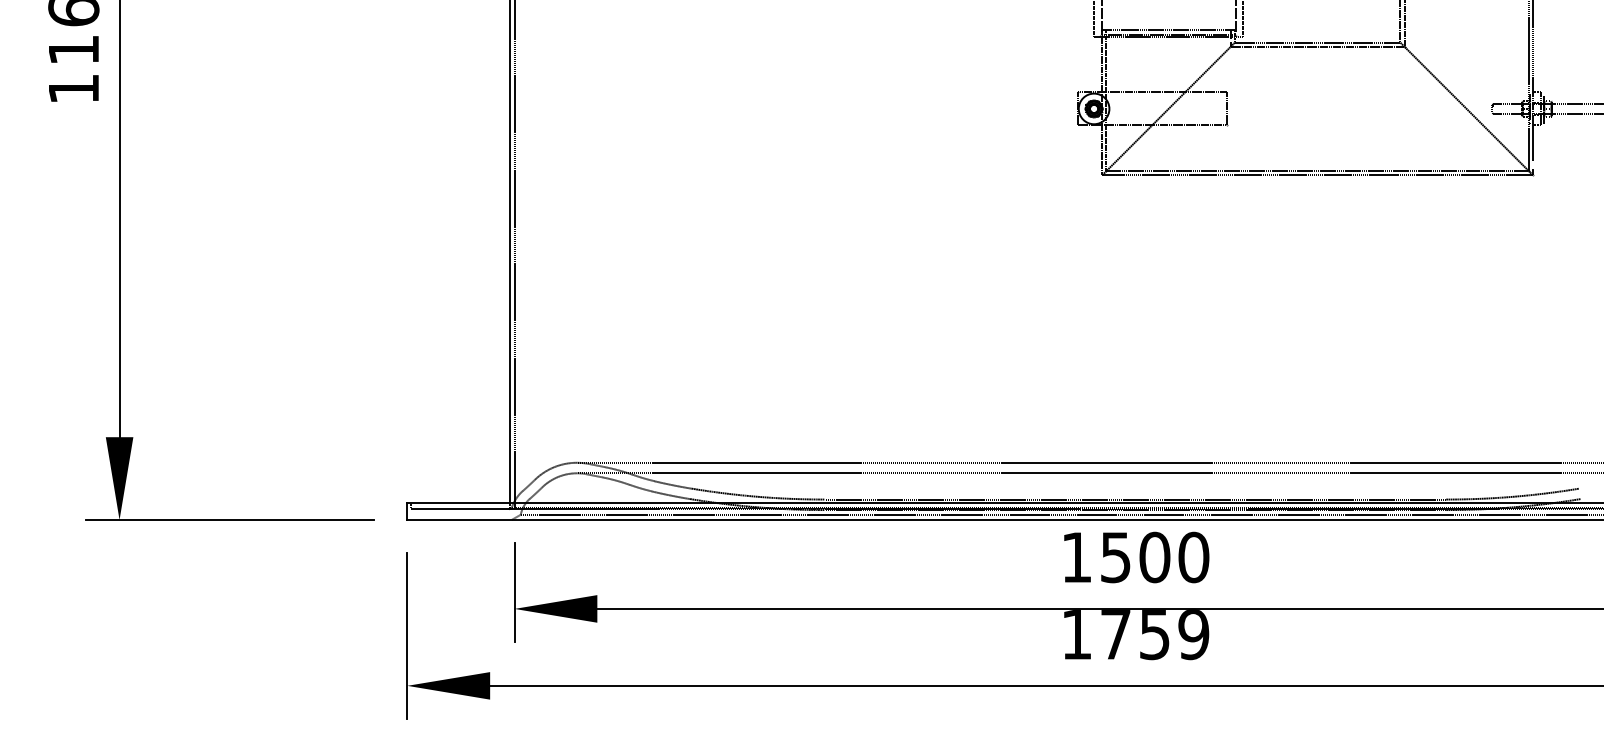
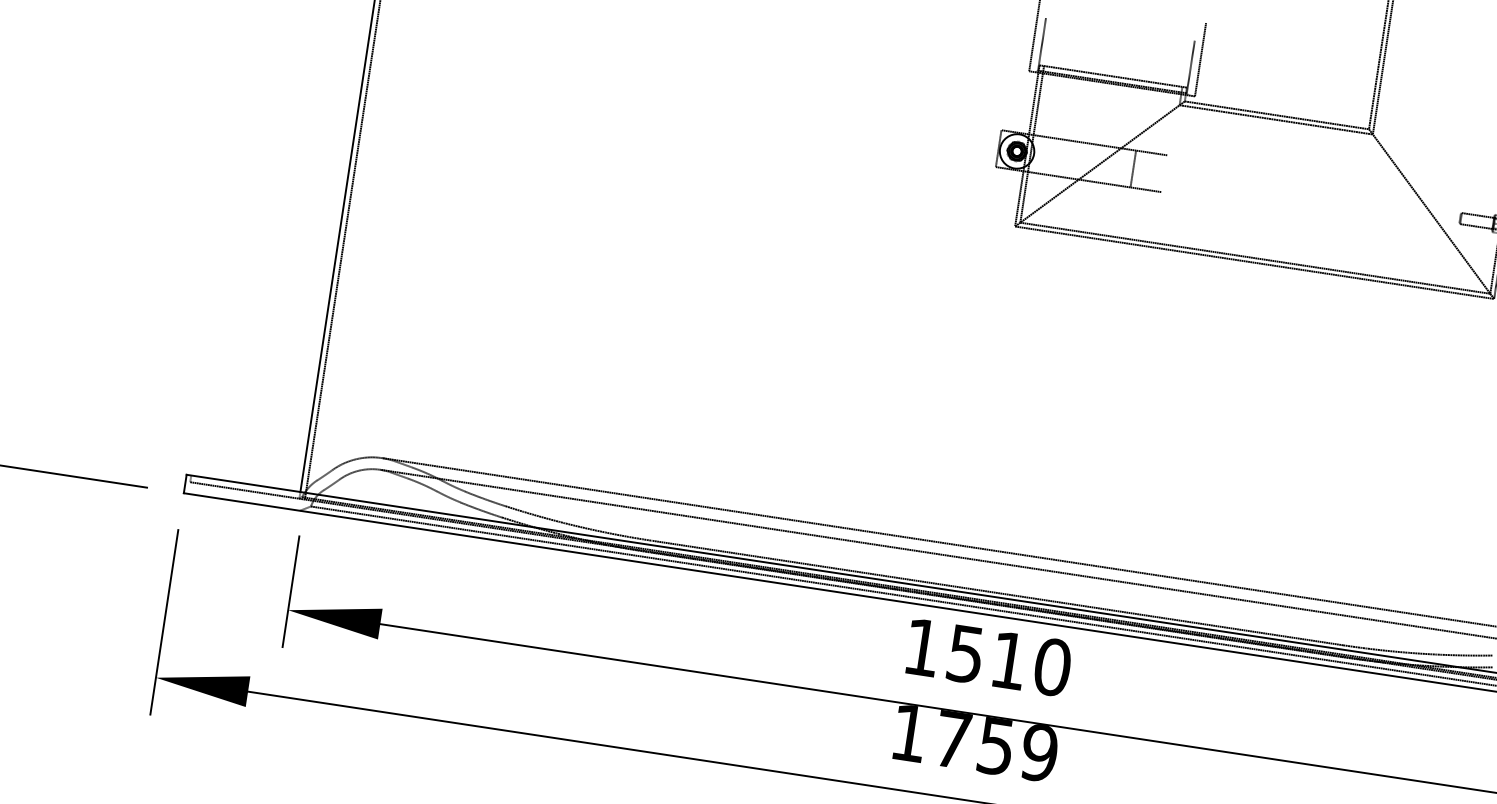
line: (1226, 108) -> (1133, 168), moved
text: (1154, 557) -> (1008, 660), 1500 -> 1510

